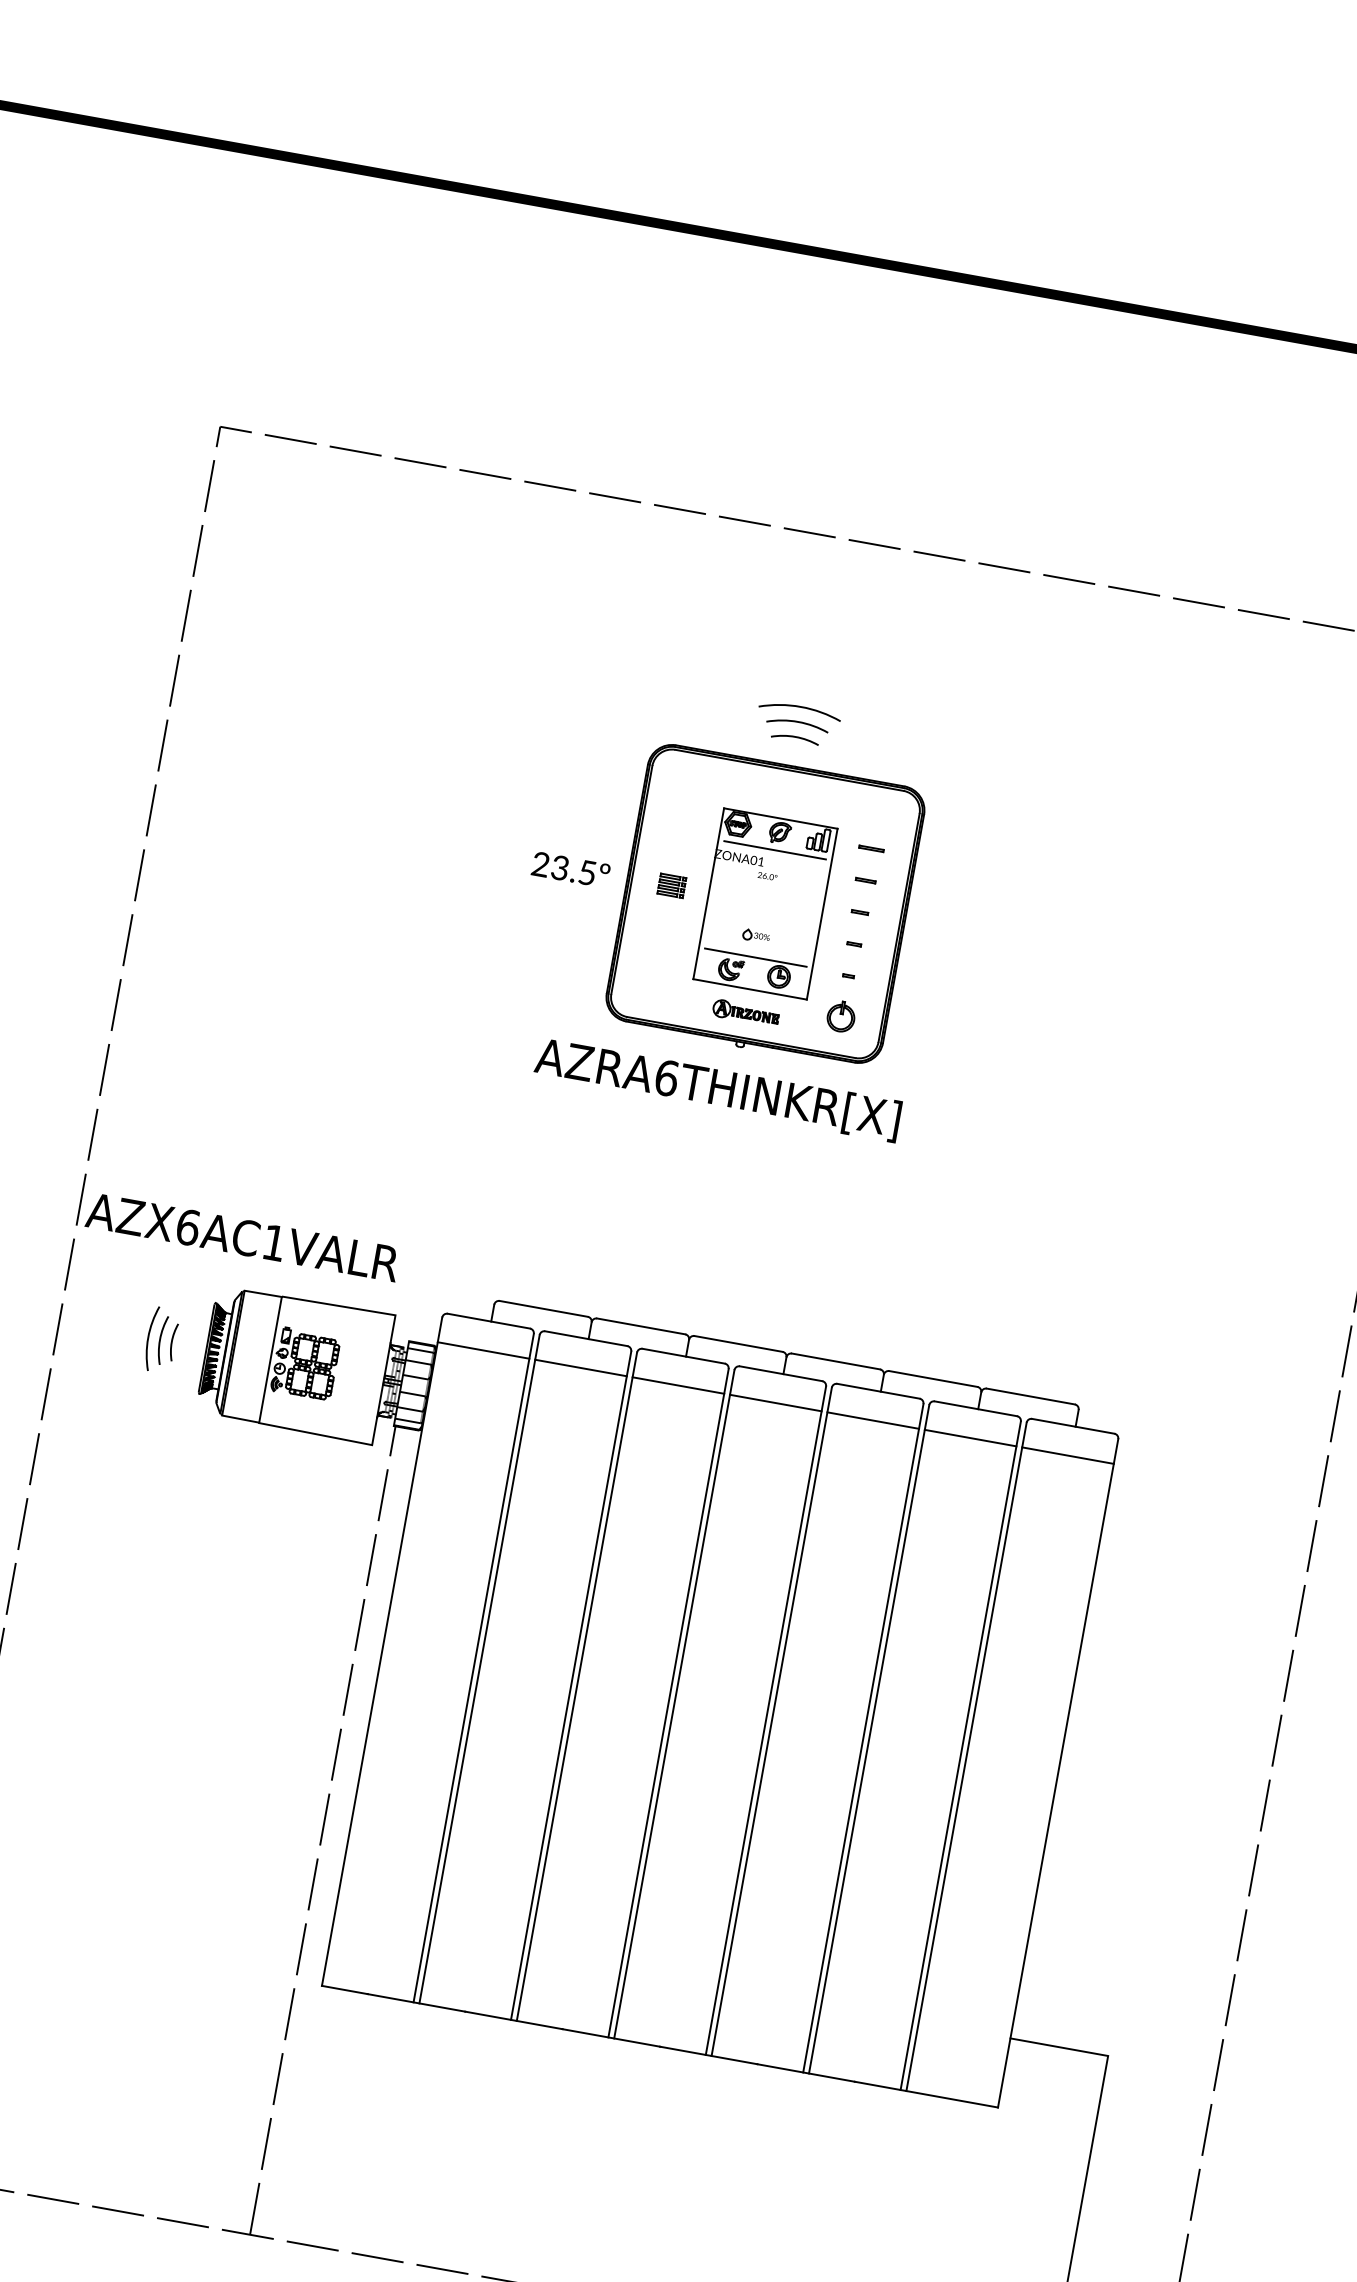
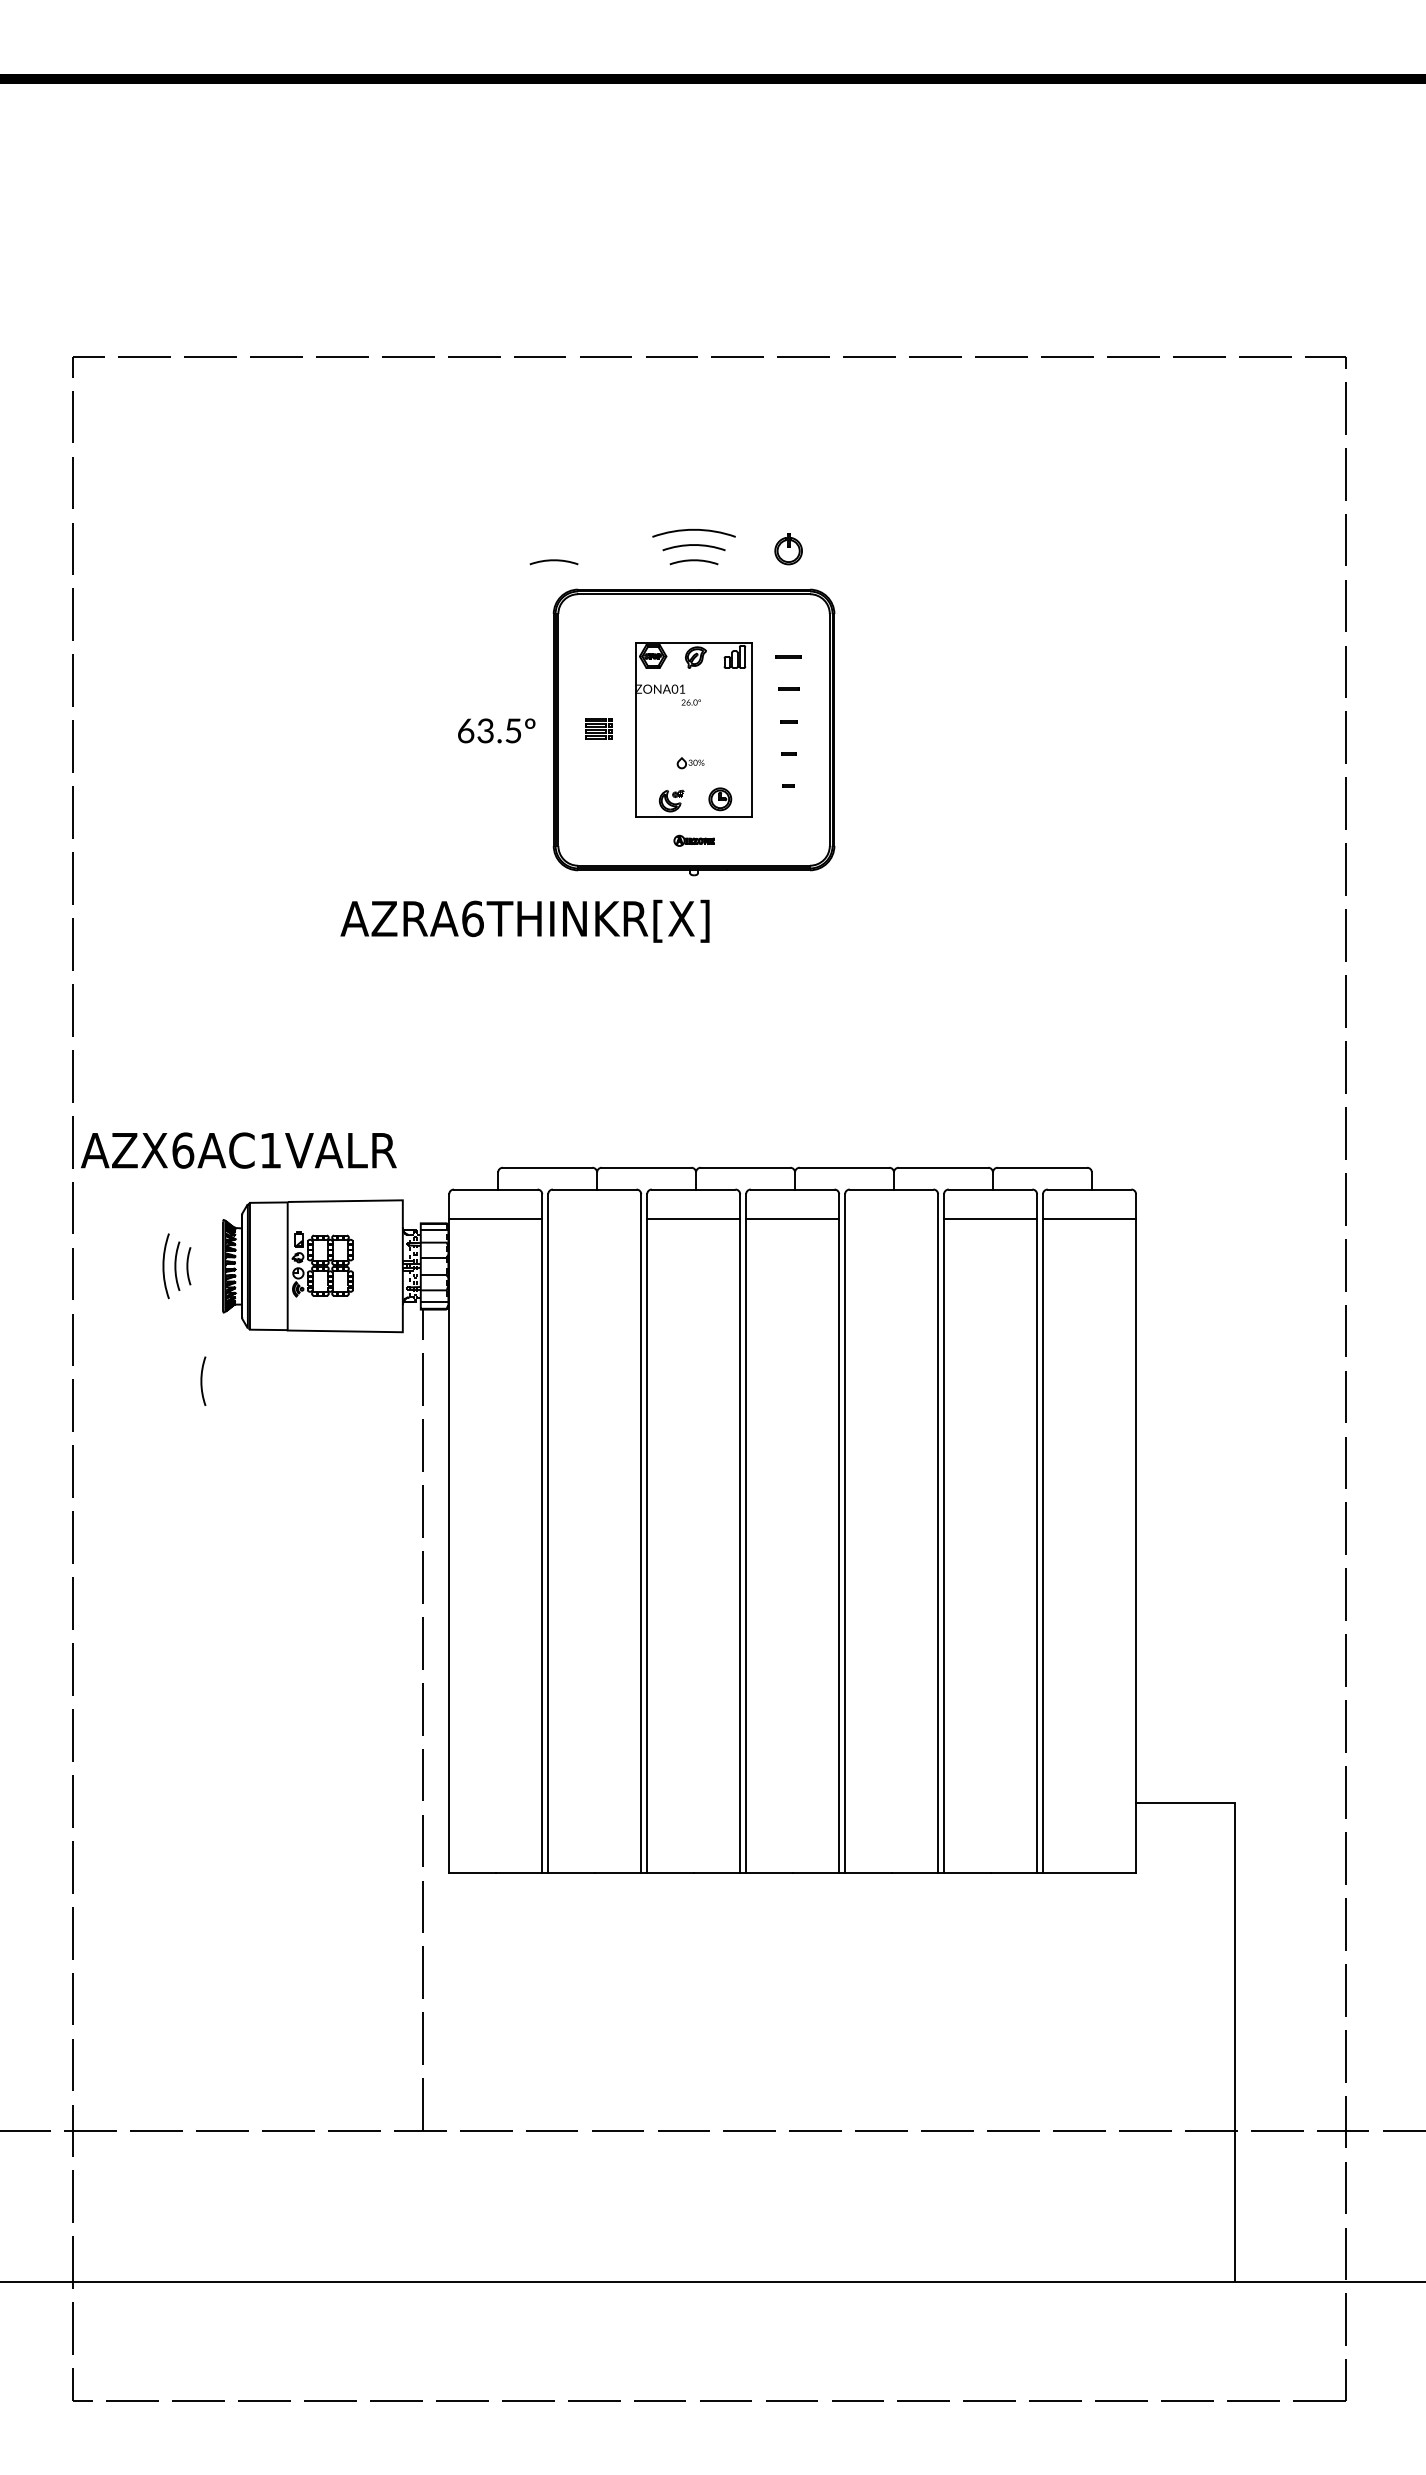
arc: (656, 713) -> (553, 561), added
line: (774, 850) -> (693, 675), removed
text: (540, 864) -> (465, 730), 23.5º -> 63.5º
line: (755, 957) -> (693, 784), removed
part: (745, 1012) -> (693, 840), size x0.6
part: (841, 1016) -> (788, 549), moved
text: (717, 1088) -> (524, 920), moved
line: (580, 1368) -> (594, 1219), removed
line: (873, 1420) -> (891, 1219), removed
arc: (166, 1457) -> (202, 1380), added

